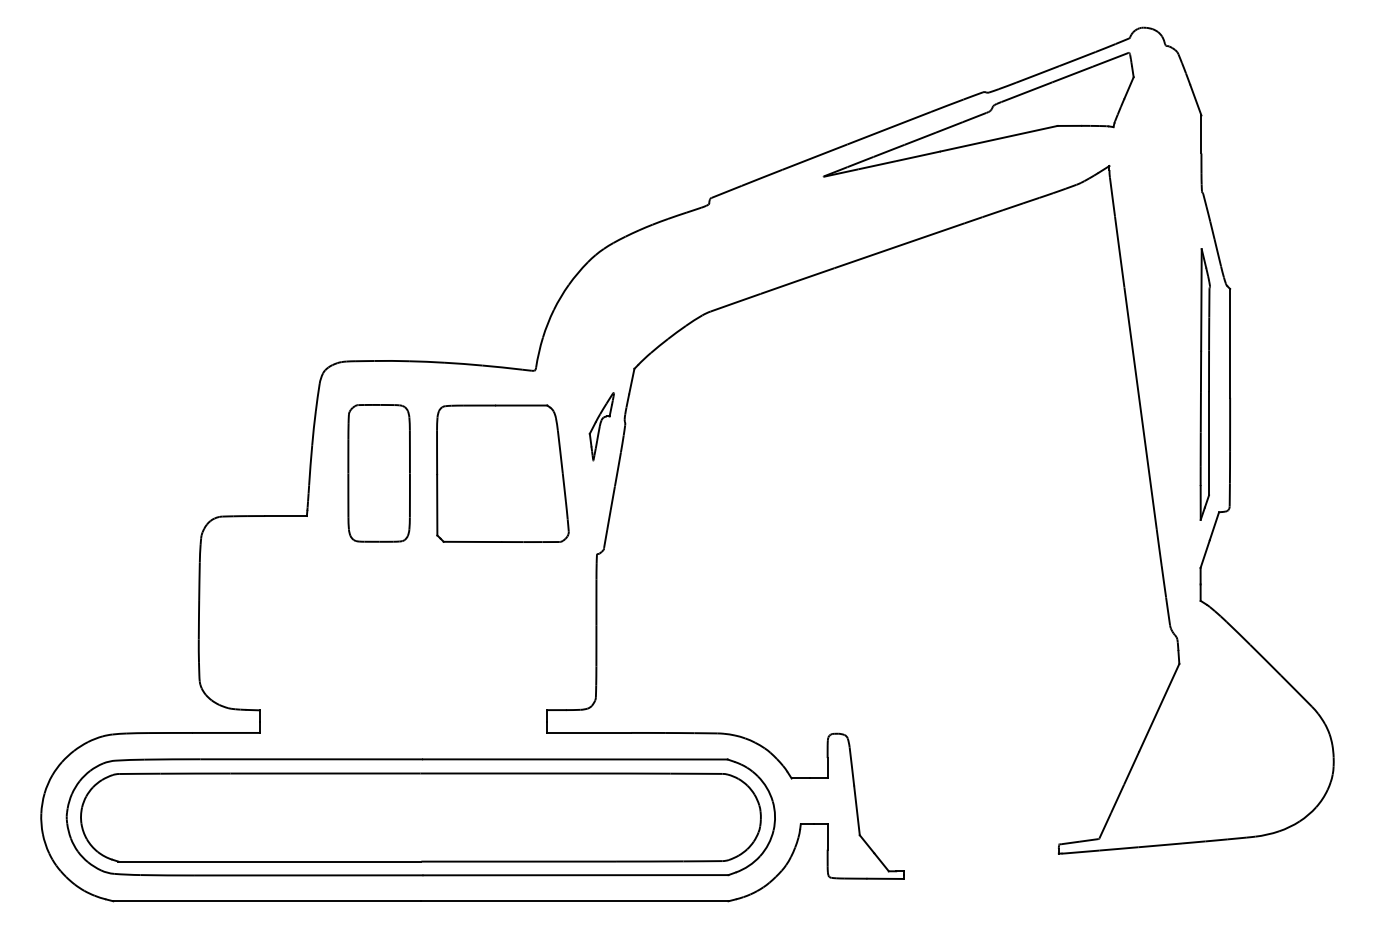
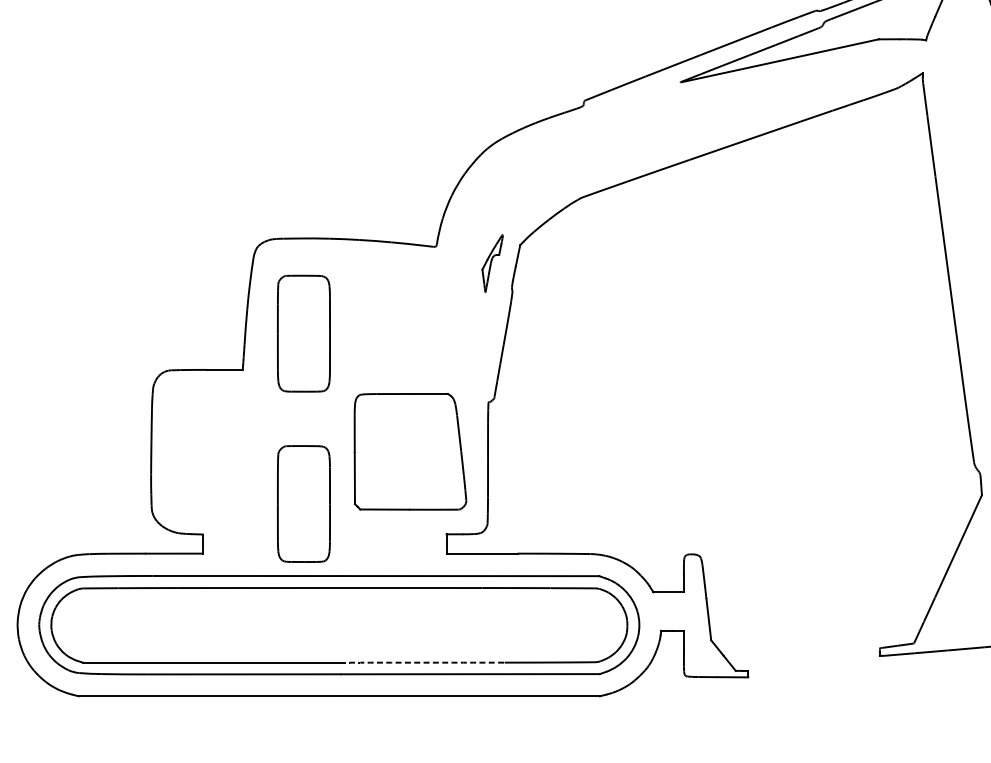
part: (601, 426) -> (492, 263), moved
part: (502, 473) -> (410, 451), moved
part: (378, 674) -> (303, 504), added
arc: (518, 861) -> (422, 662), solid -> dashed

